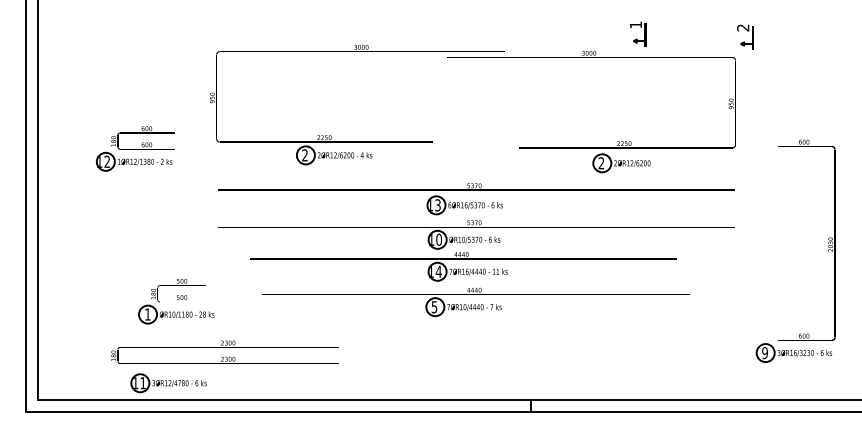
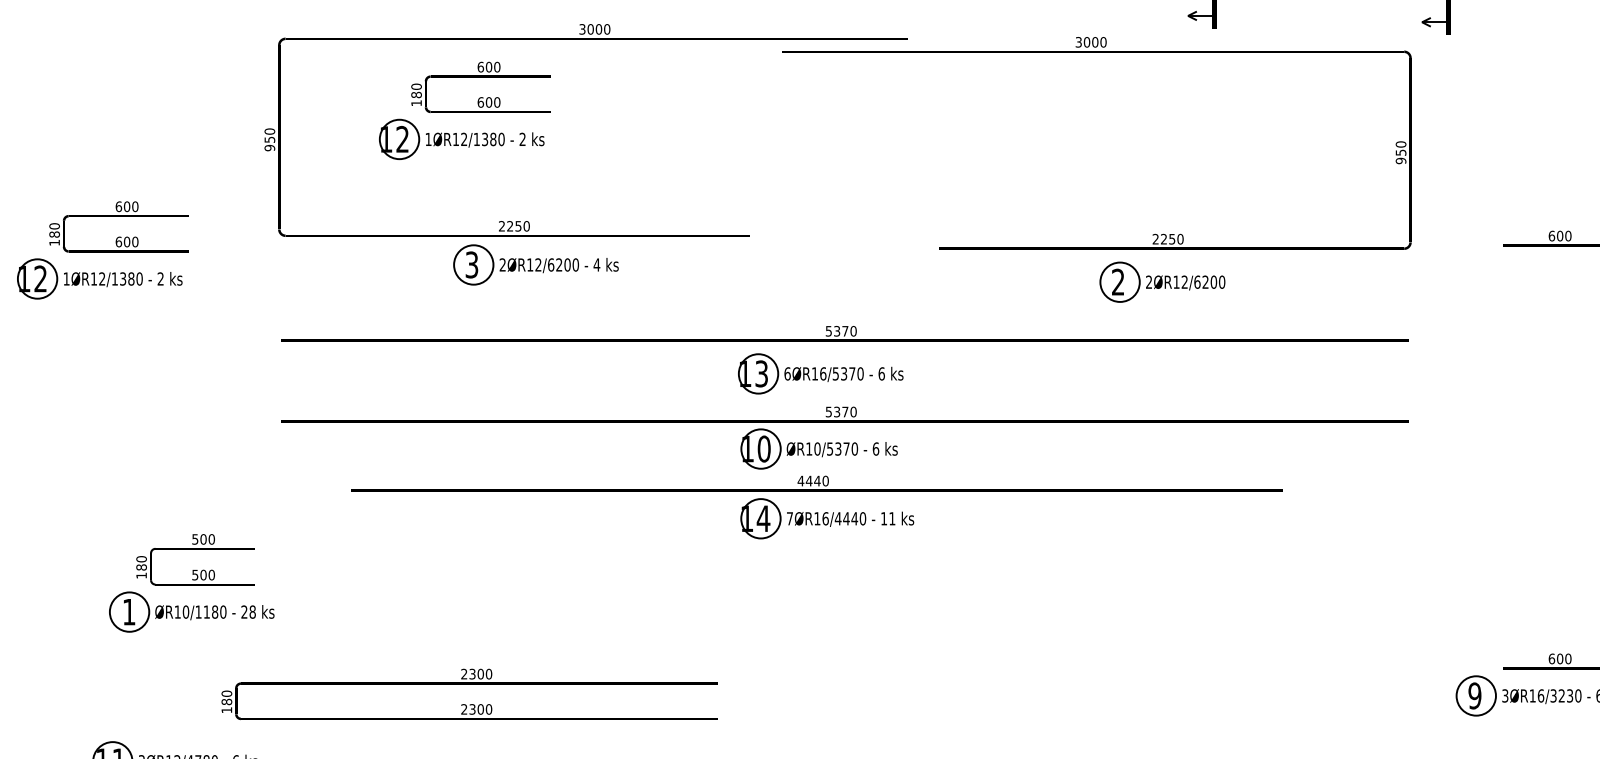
part: (301, 84) -> (464, 110), added
text: (304, 155) -> (470, 265), 2 -> 3
part: (475, 302) -> (843, 585), removed
text: (224, 351) -> (468, 692), moved

